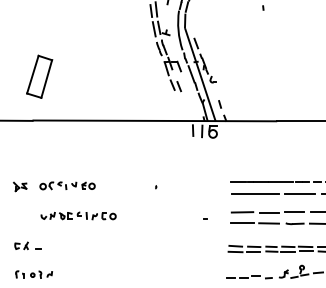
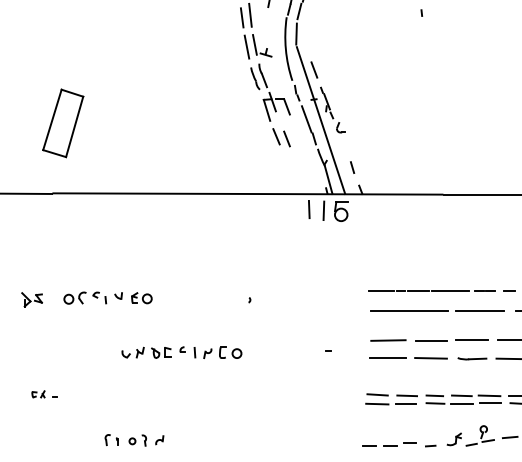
part: (78, 215) -> (181, 352), moved
part: (27, 245) -> (43, 393), size x0.6
part: (33, 274) -> (133, 440), moved

